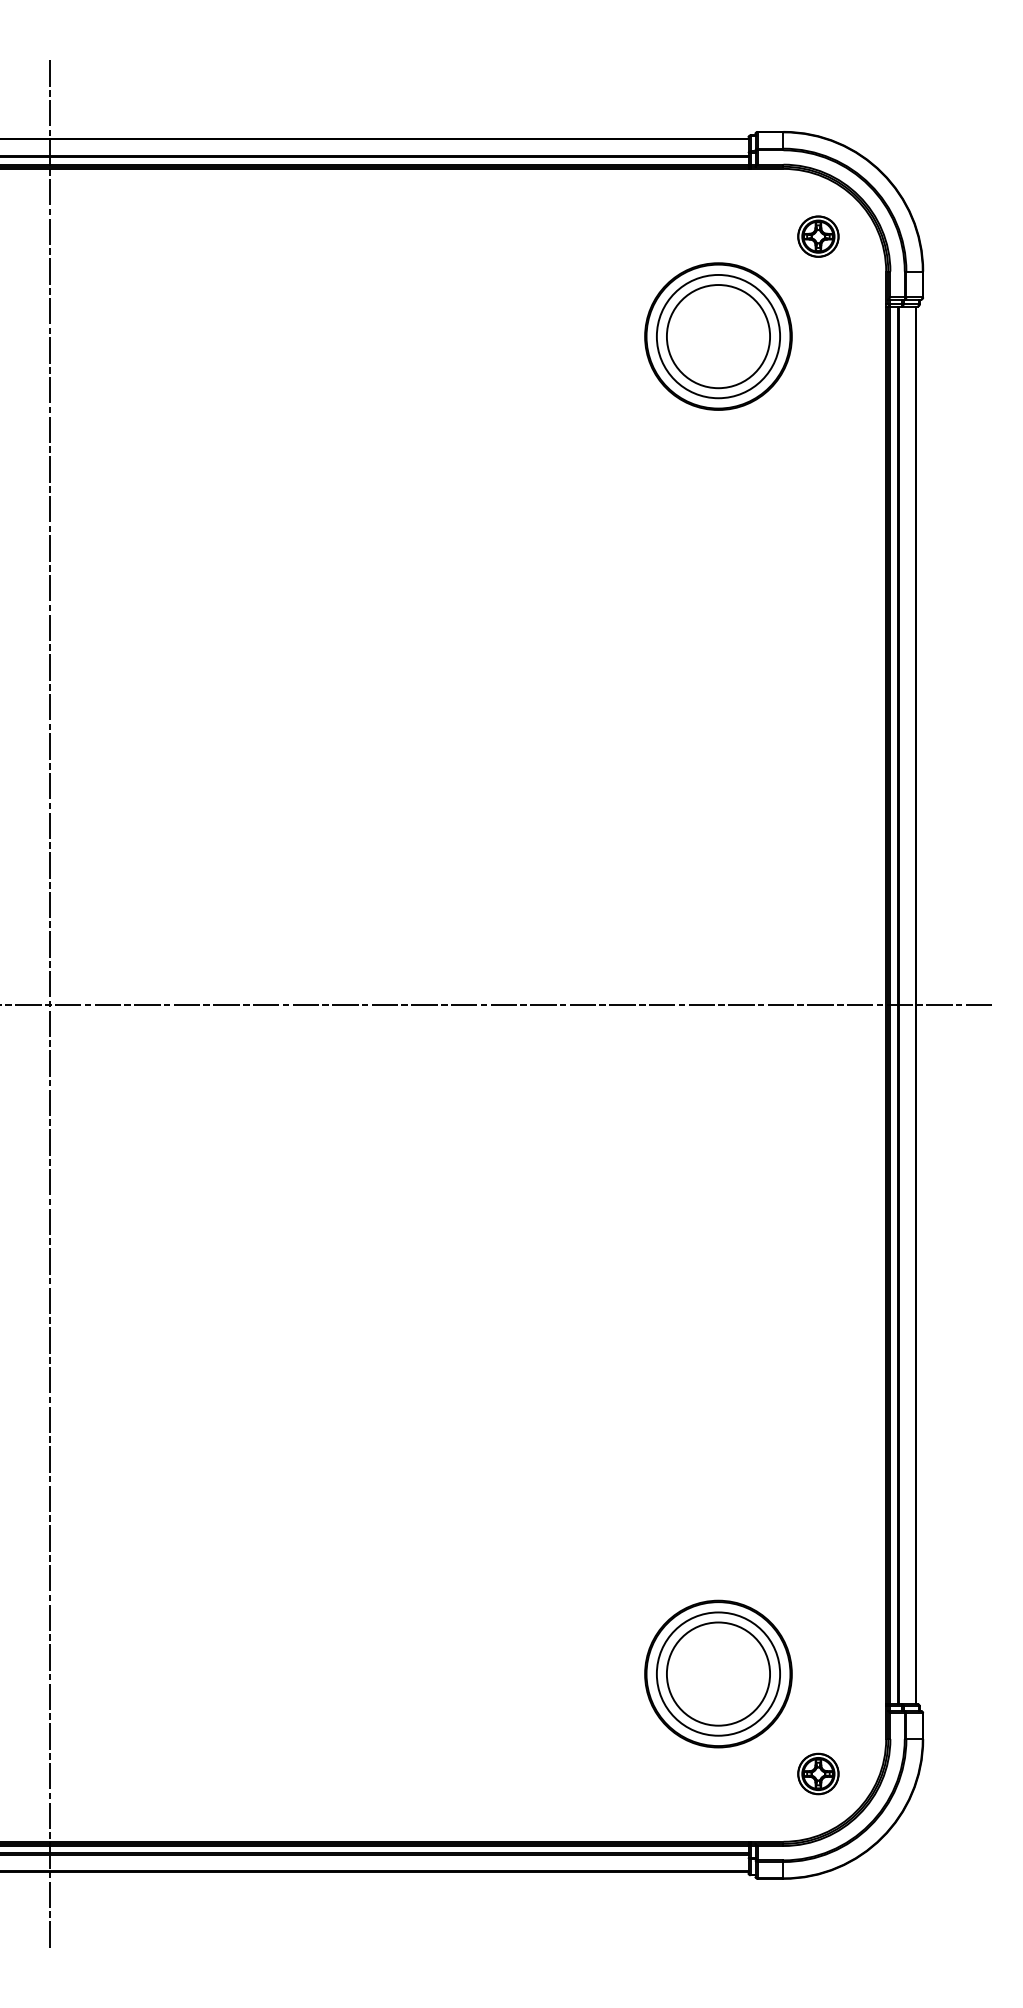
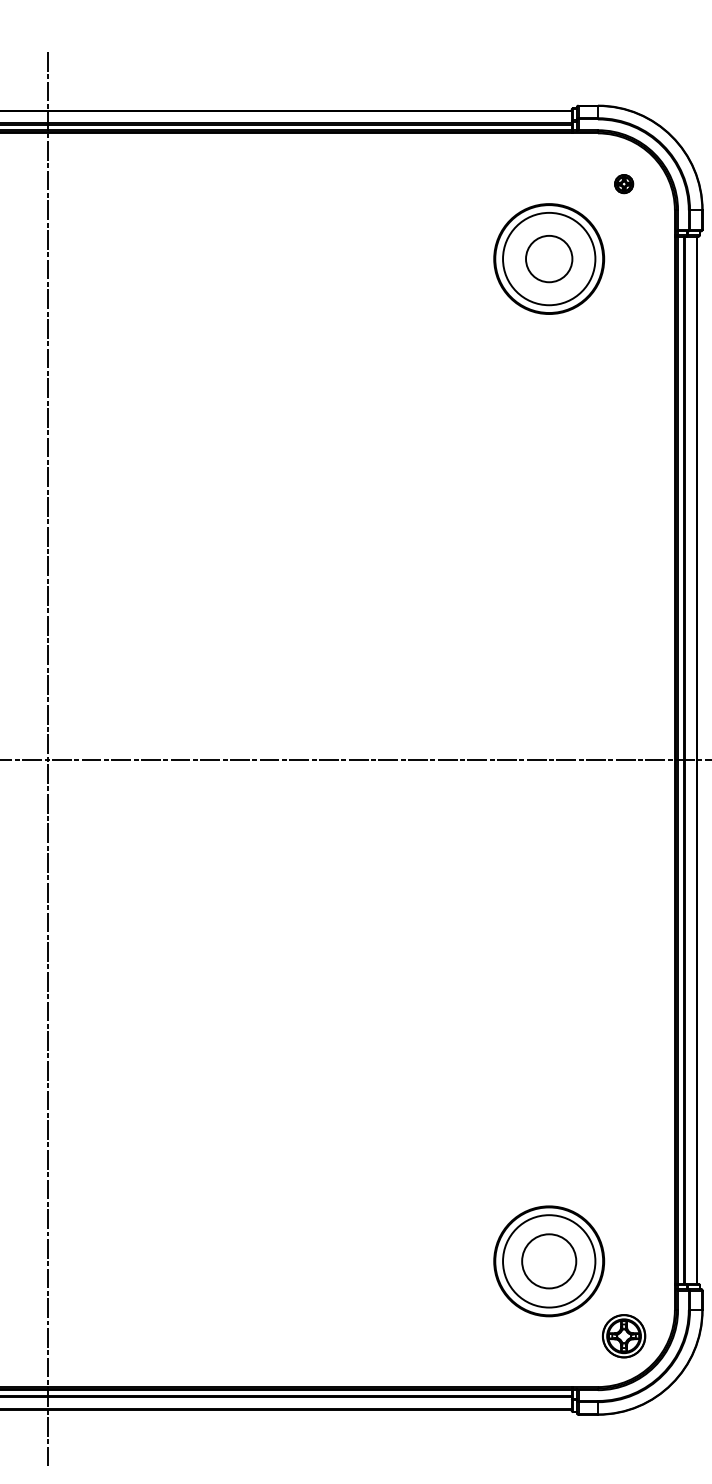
part: (818, 236) -> (624, 184), size x0.6
circle: (718, 336) -> (549, 258), size x0.6
circle: (718, 1673) -> (549, 1260), size x0.7
part: (818, 1773) -> (624, 1335), size x1.4

